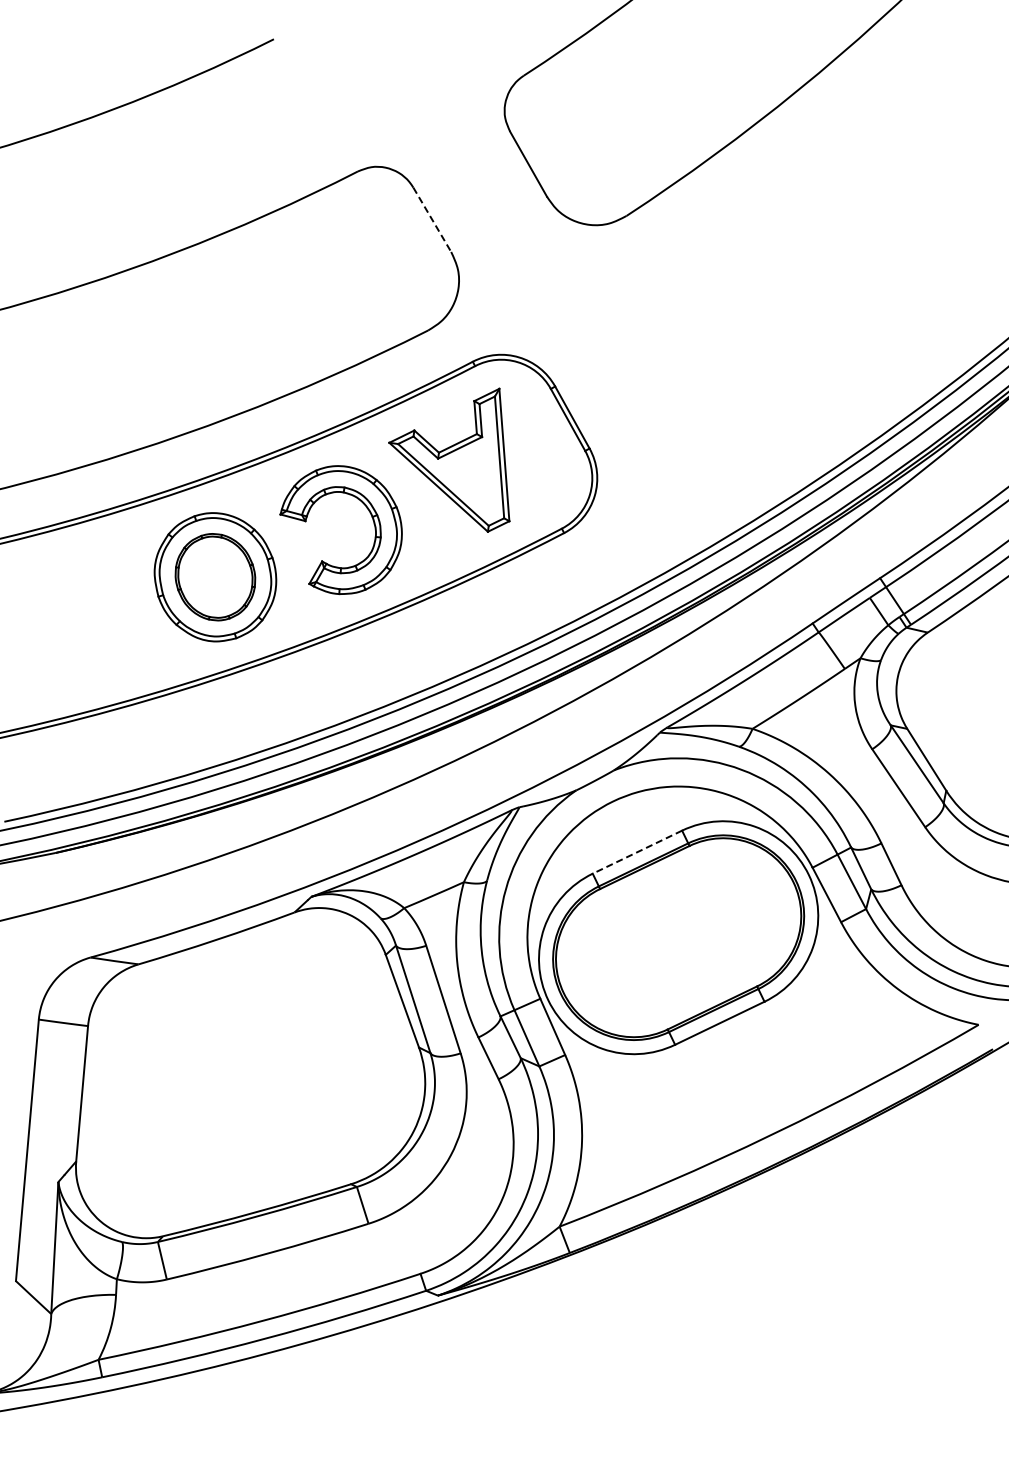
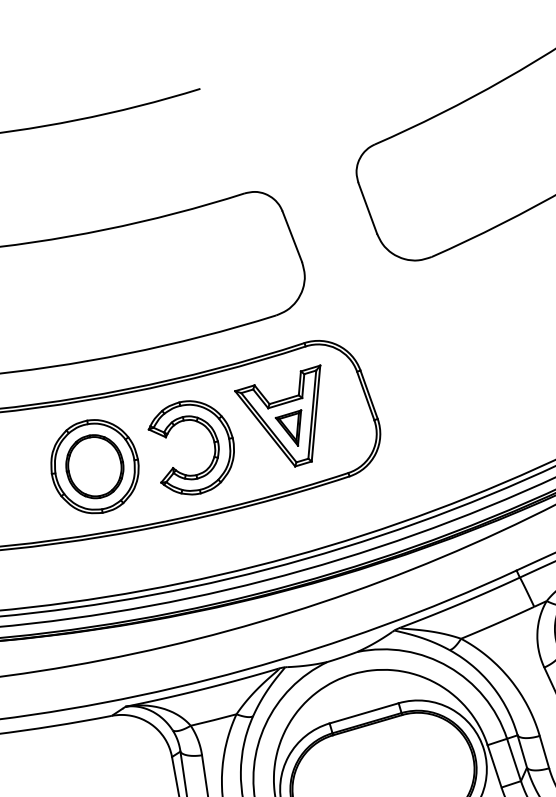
line: (432, 220) -> (292, 237), dashed -> solid
part: (468, 478) -> (287, 426), added
line: (637, 852) -> (364, 713), dashed -> solid

